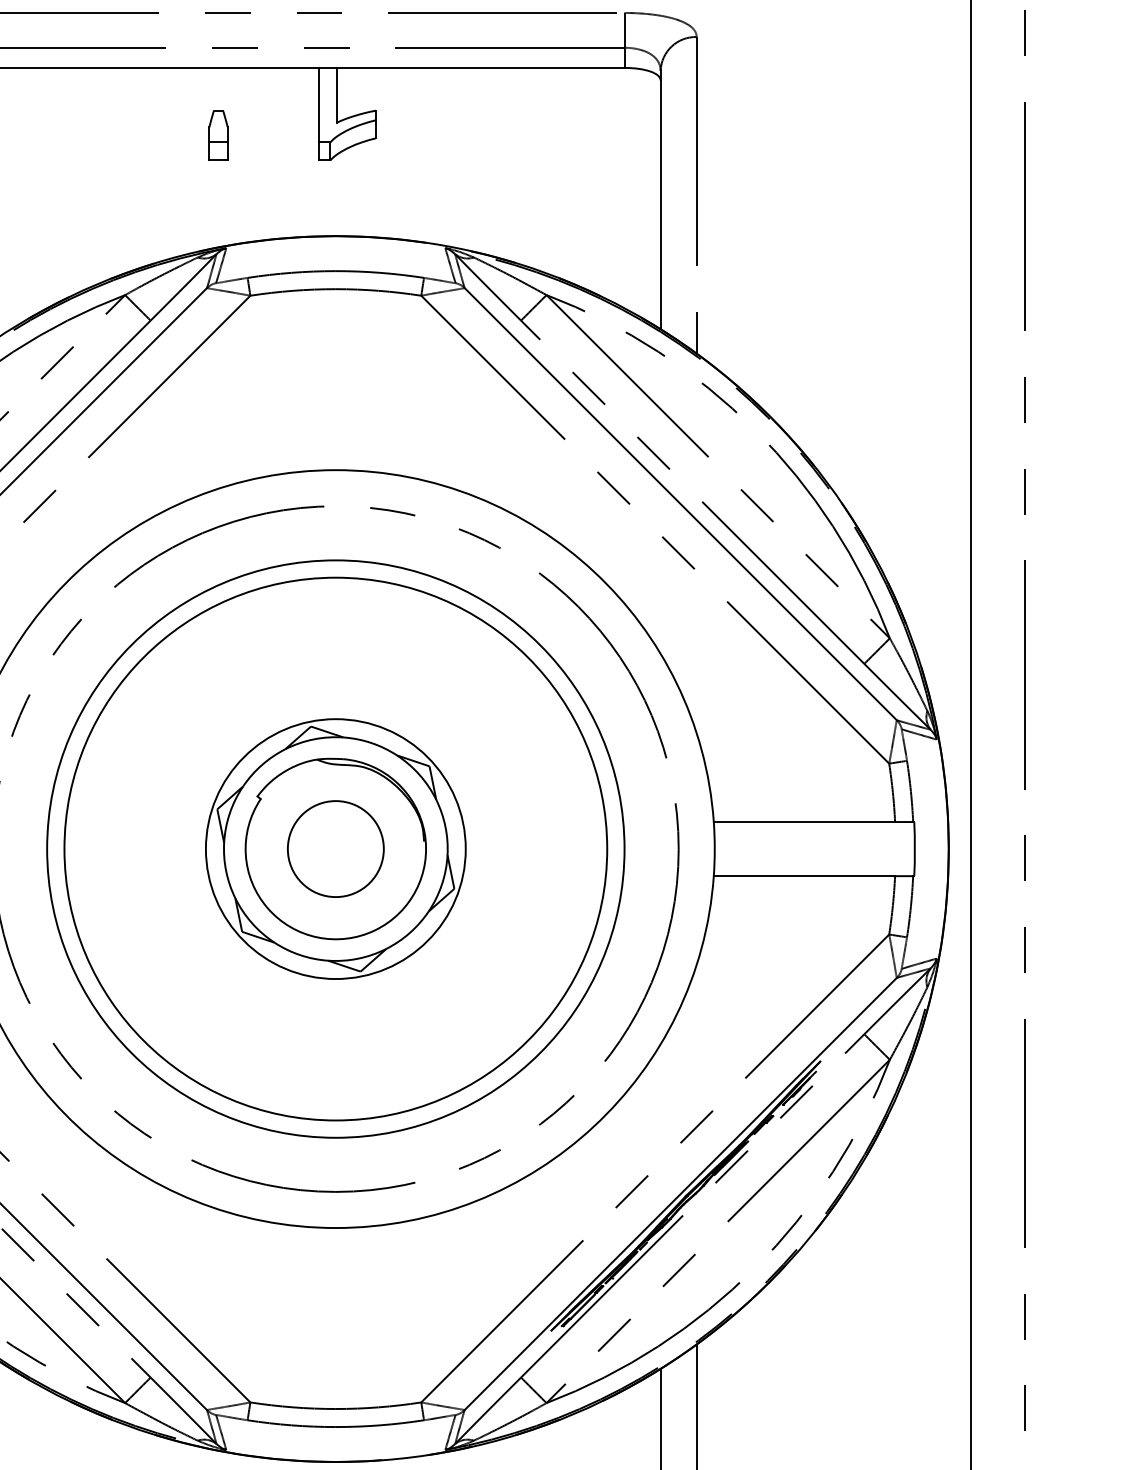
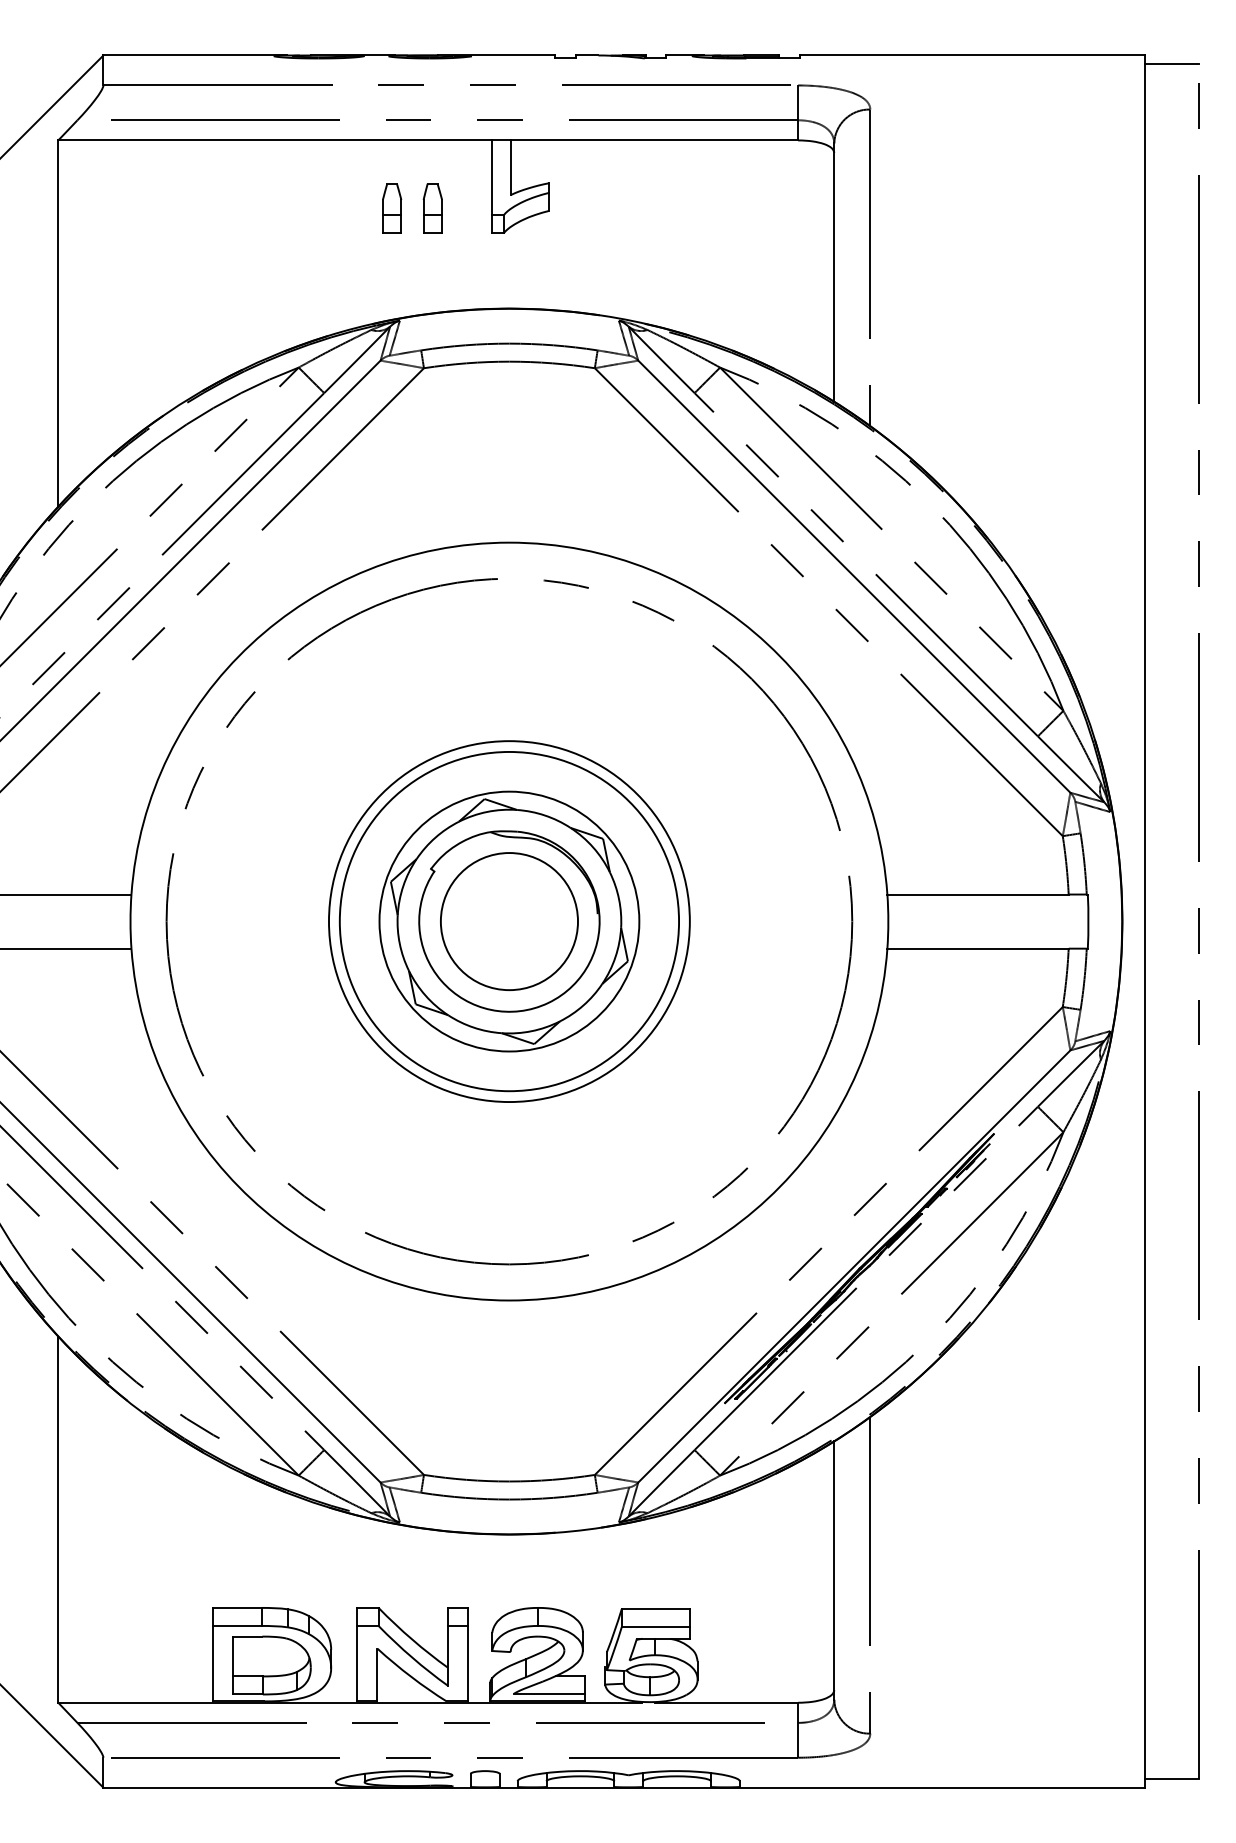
part: (258, 136) -> (432, 208), added
circle: (334, 849) -> (508, 921), size x0.62
circle: (335, 849) -> (509, 921), size x0.62
circle: (335, 849) -> (509, 921), size x1.43

